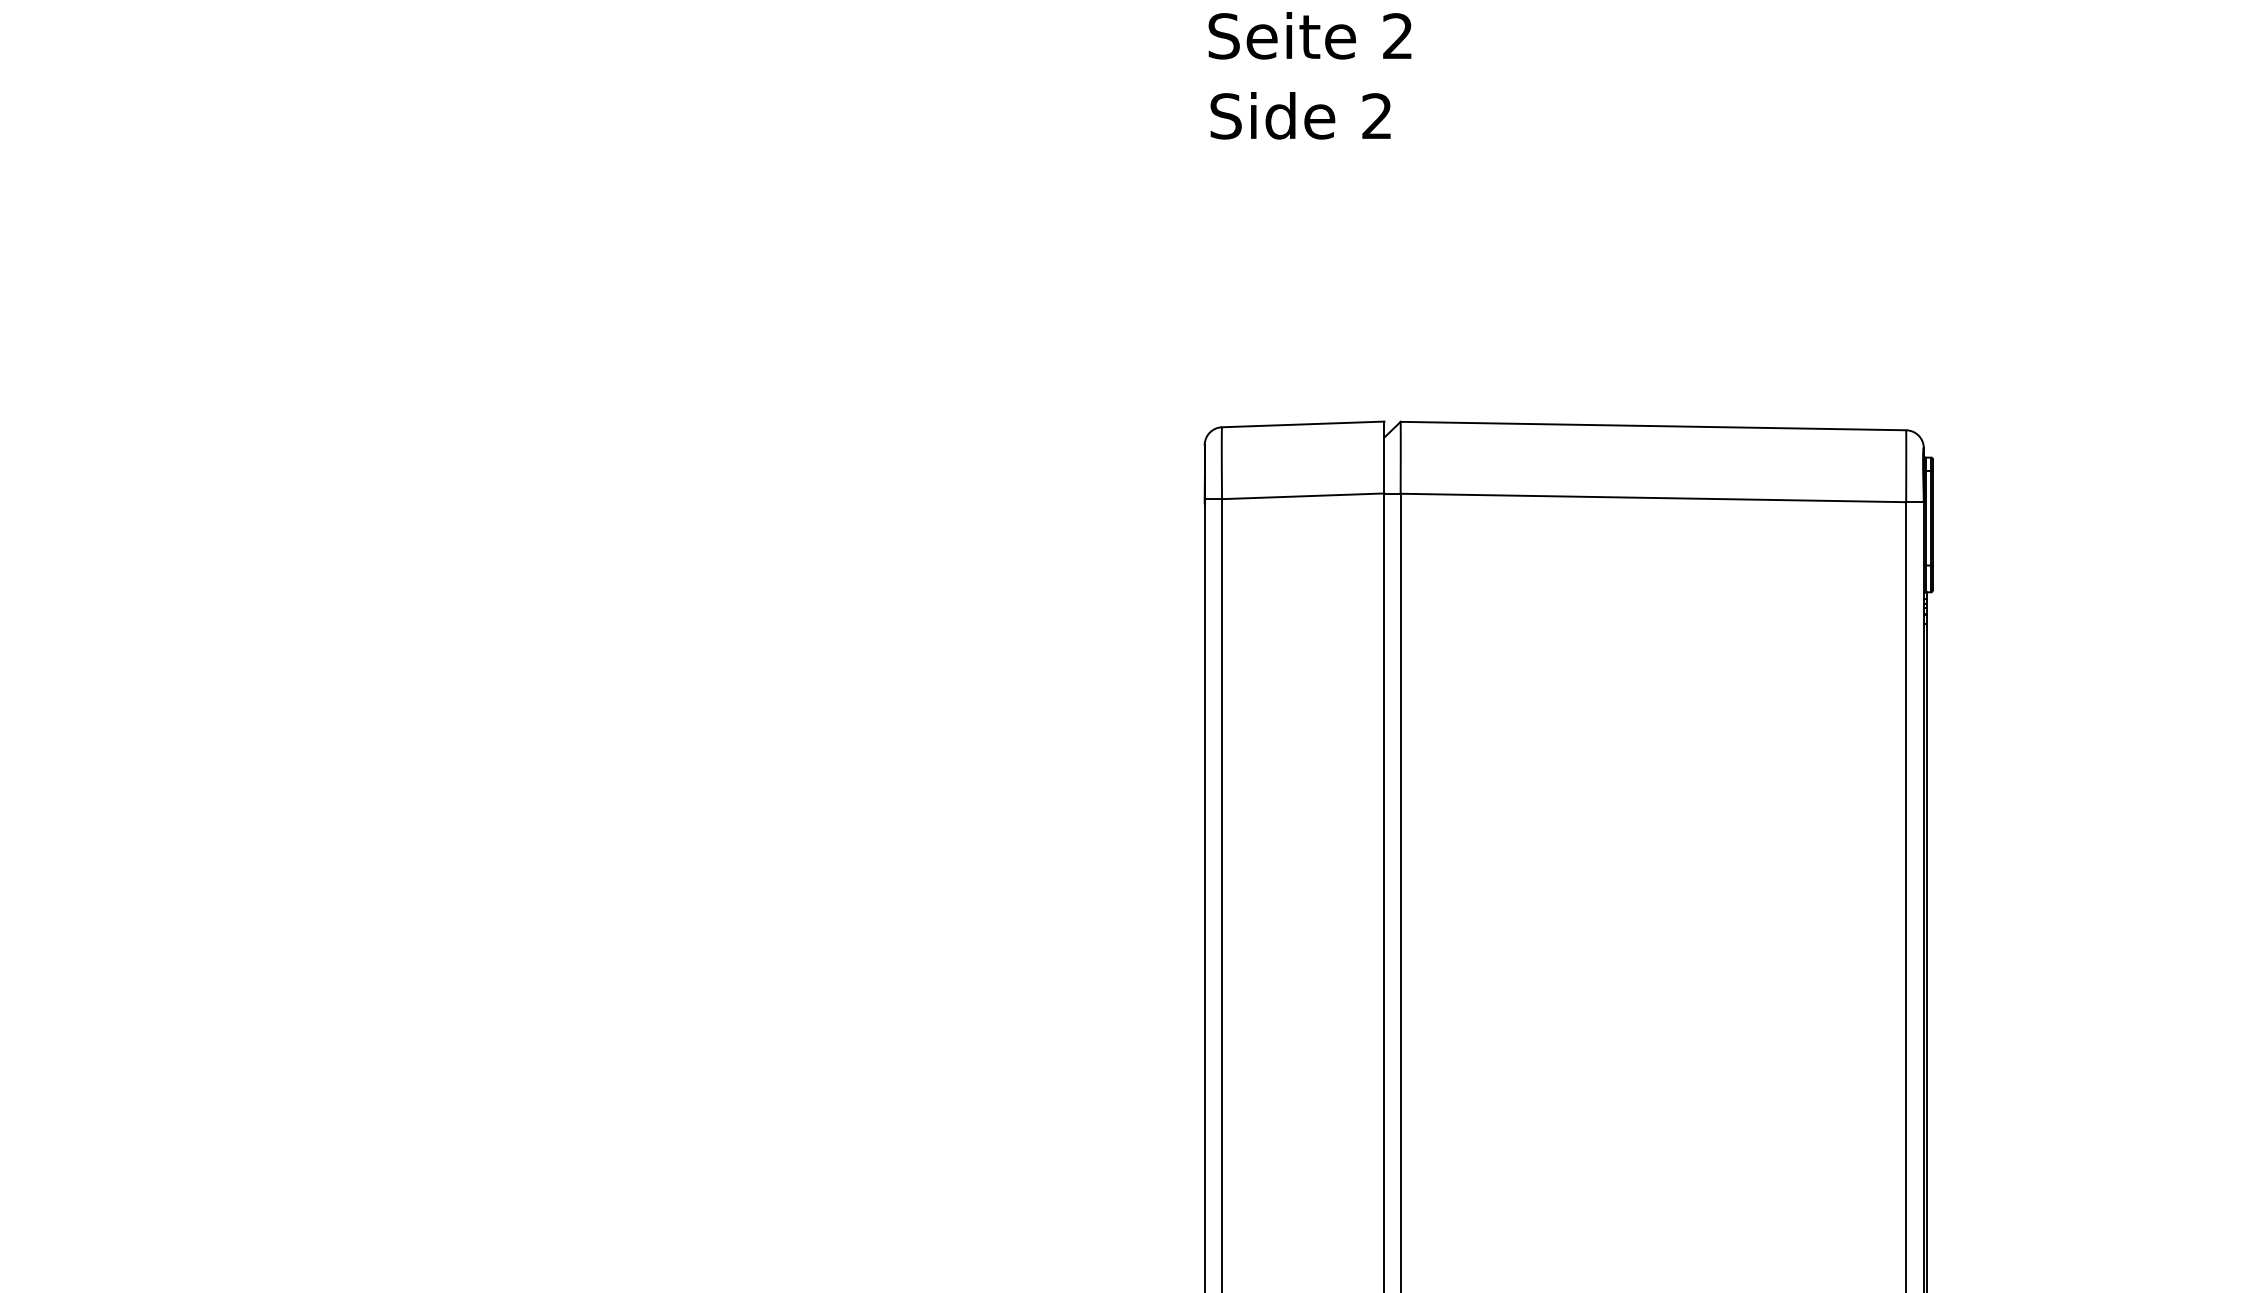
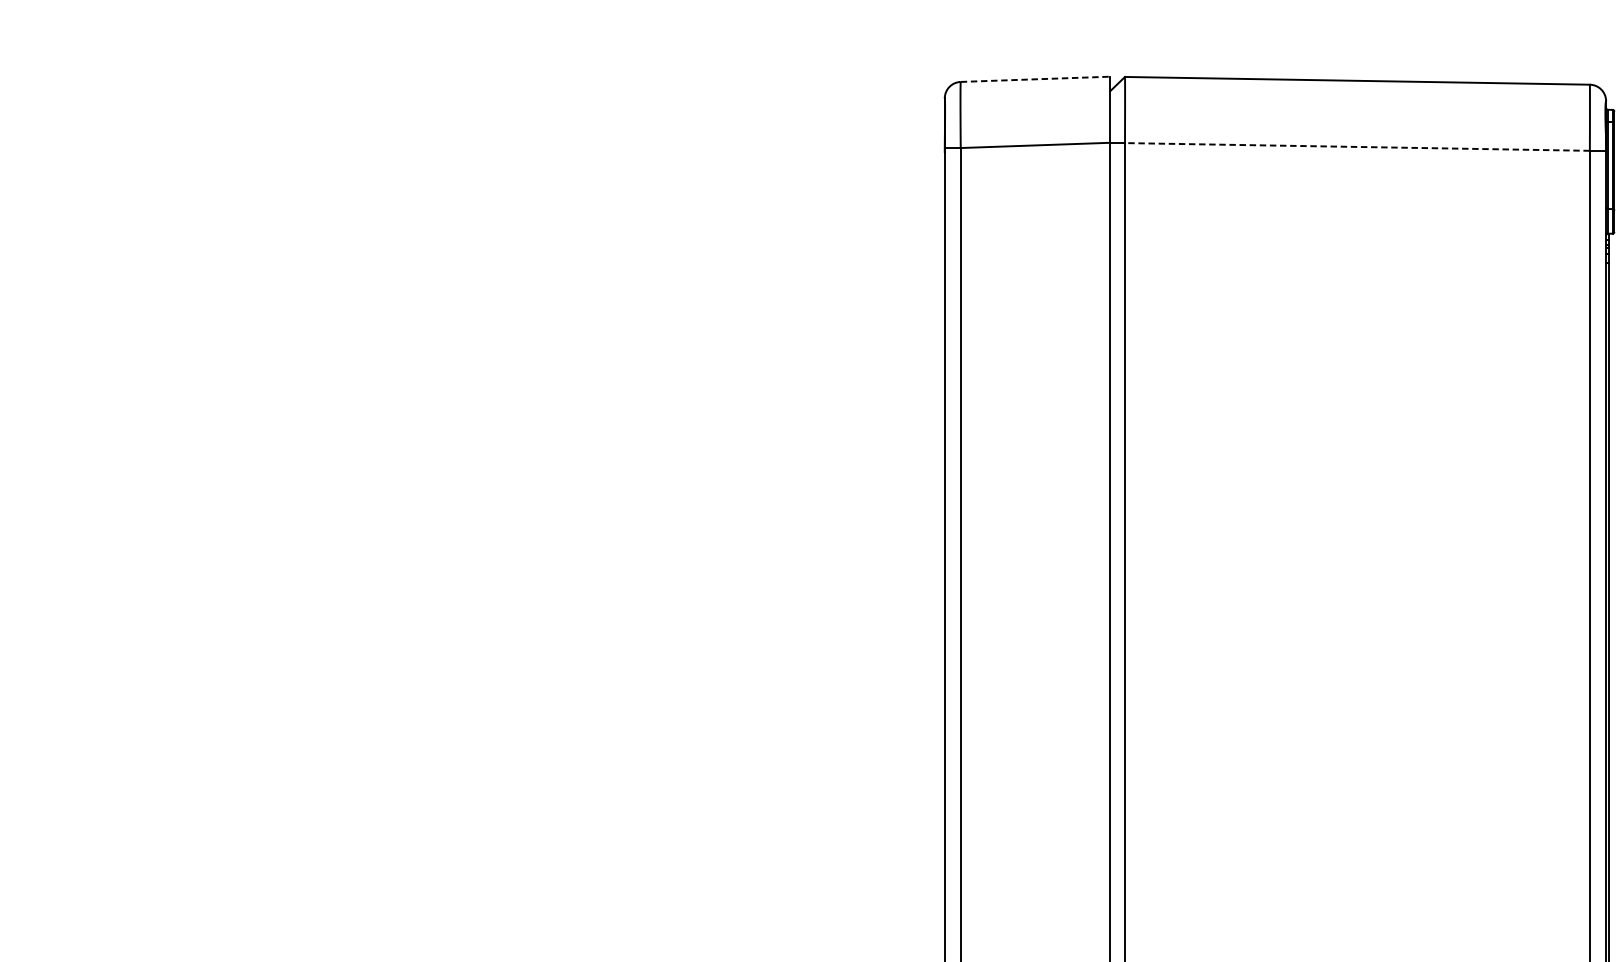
line: (1303, 424) -> (1035, 79), solid -> dashed
line: (1653, 497) -> (1357, 146), solid -> dashed

